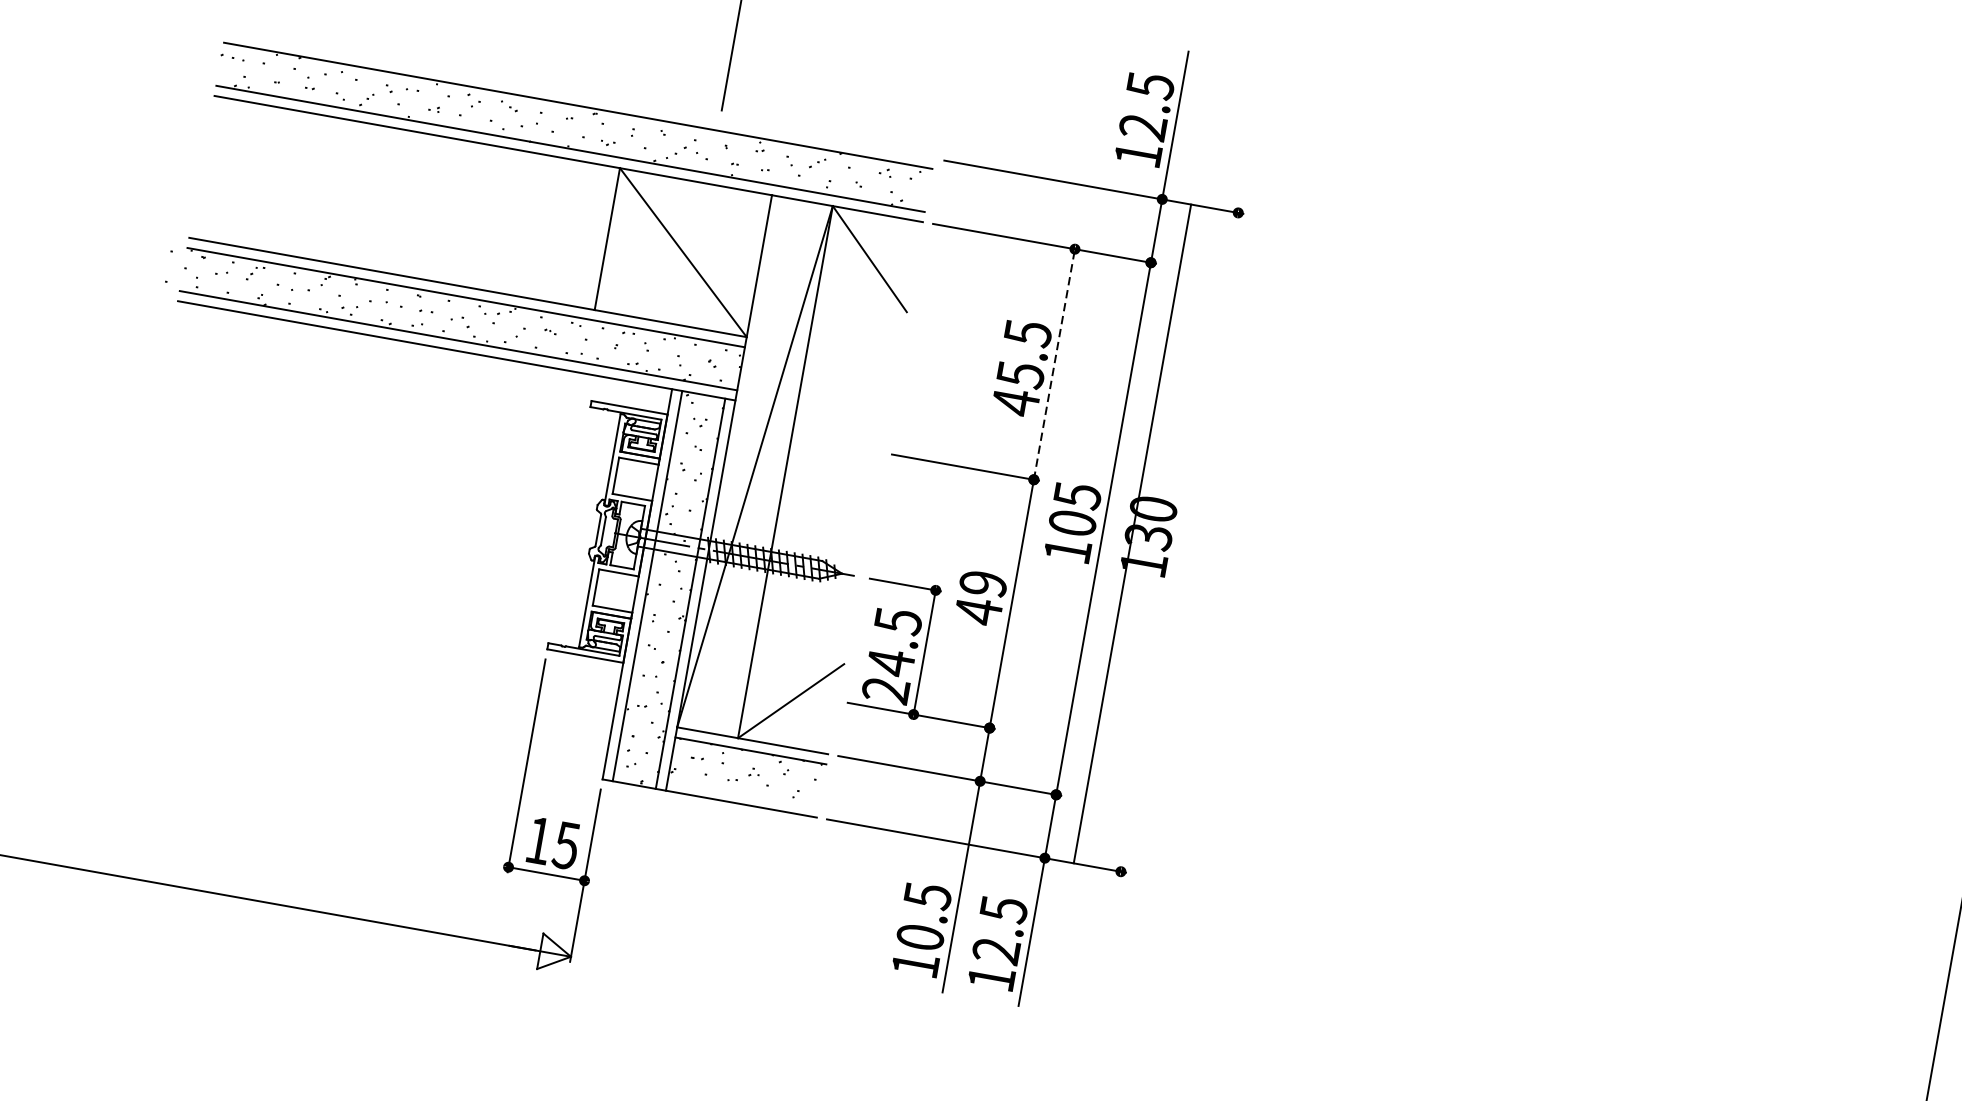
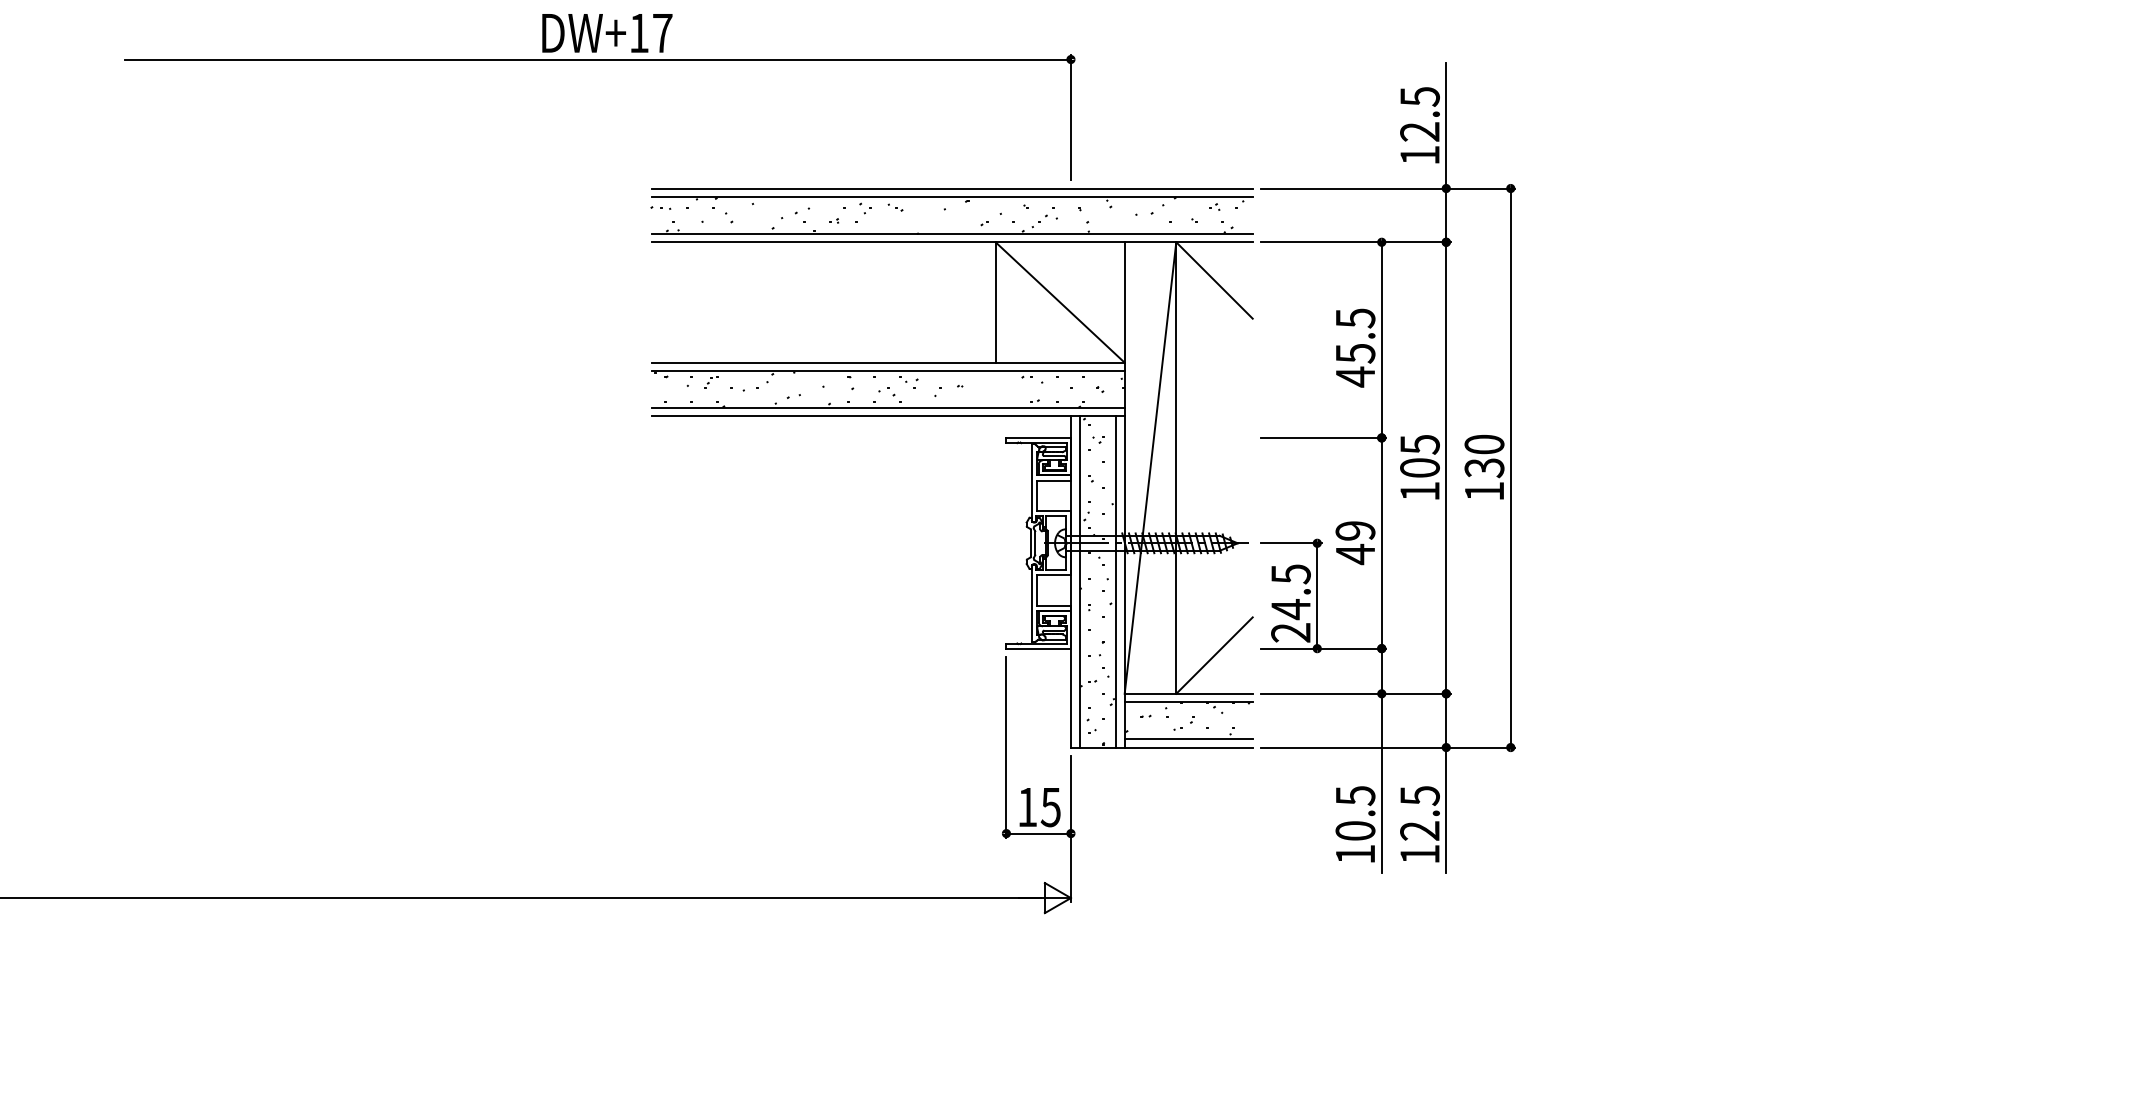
line: (579, 95) -> (951, 188), added
line: (1054, 364) -> (1381, 340), dashed -> solid
line: (1132, 533) -> (1510, 467), moved
line: (743, 793) -> (1188, 738), added

